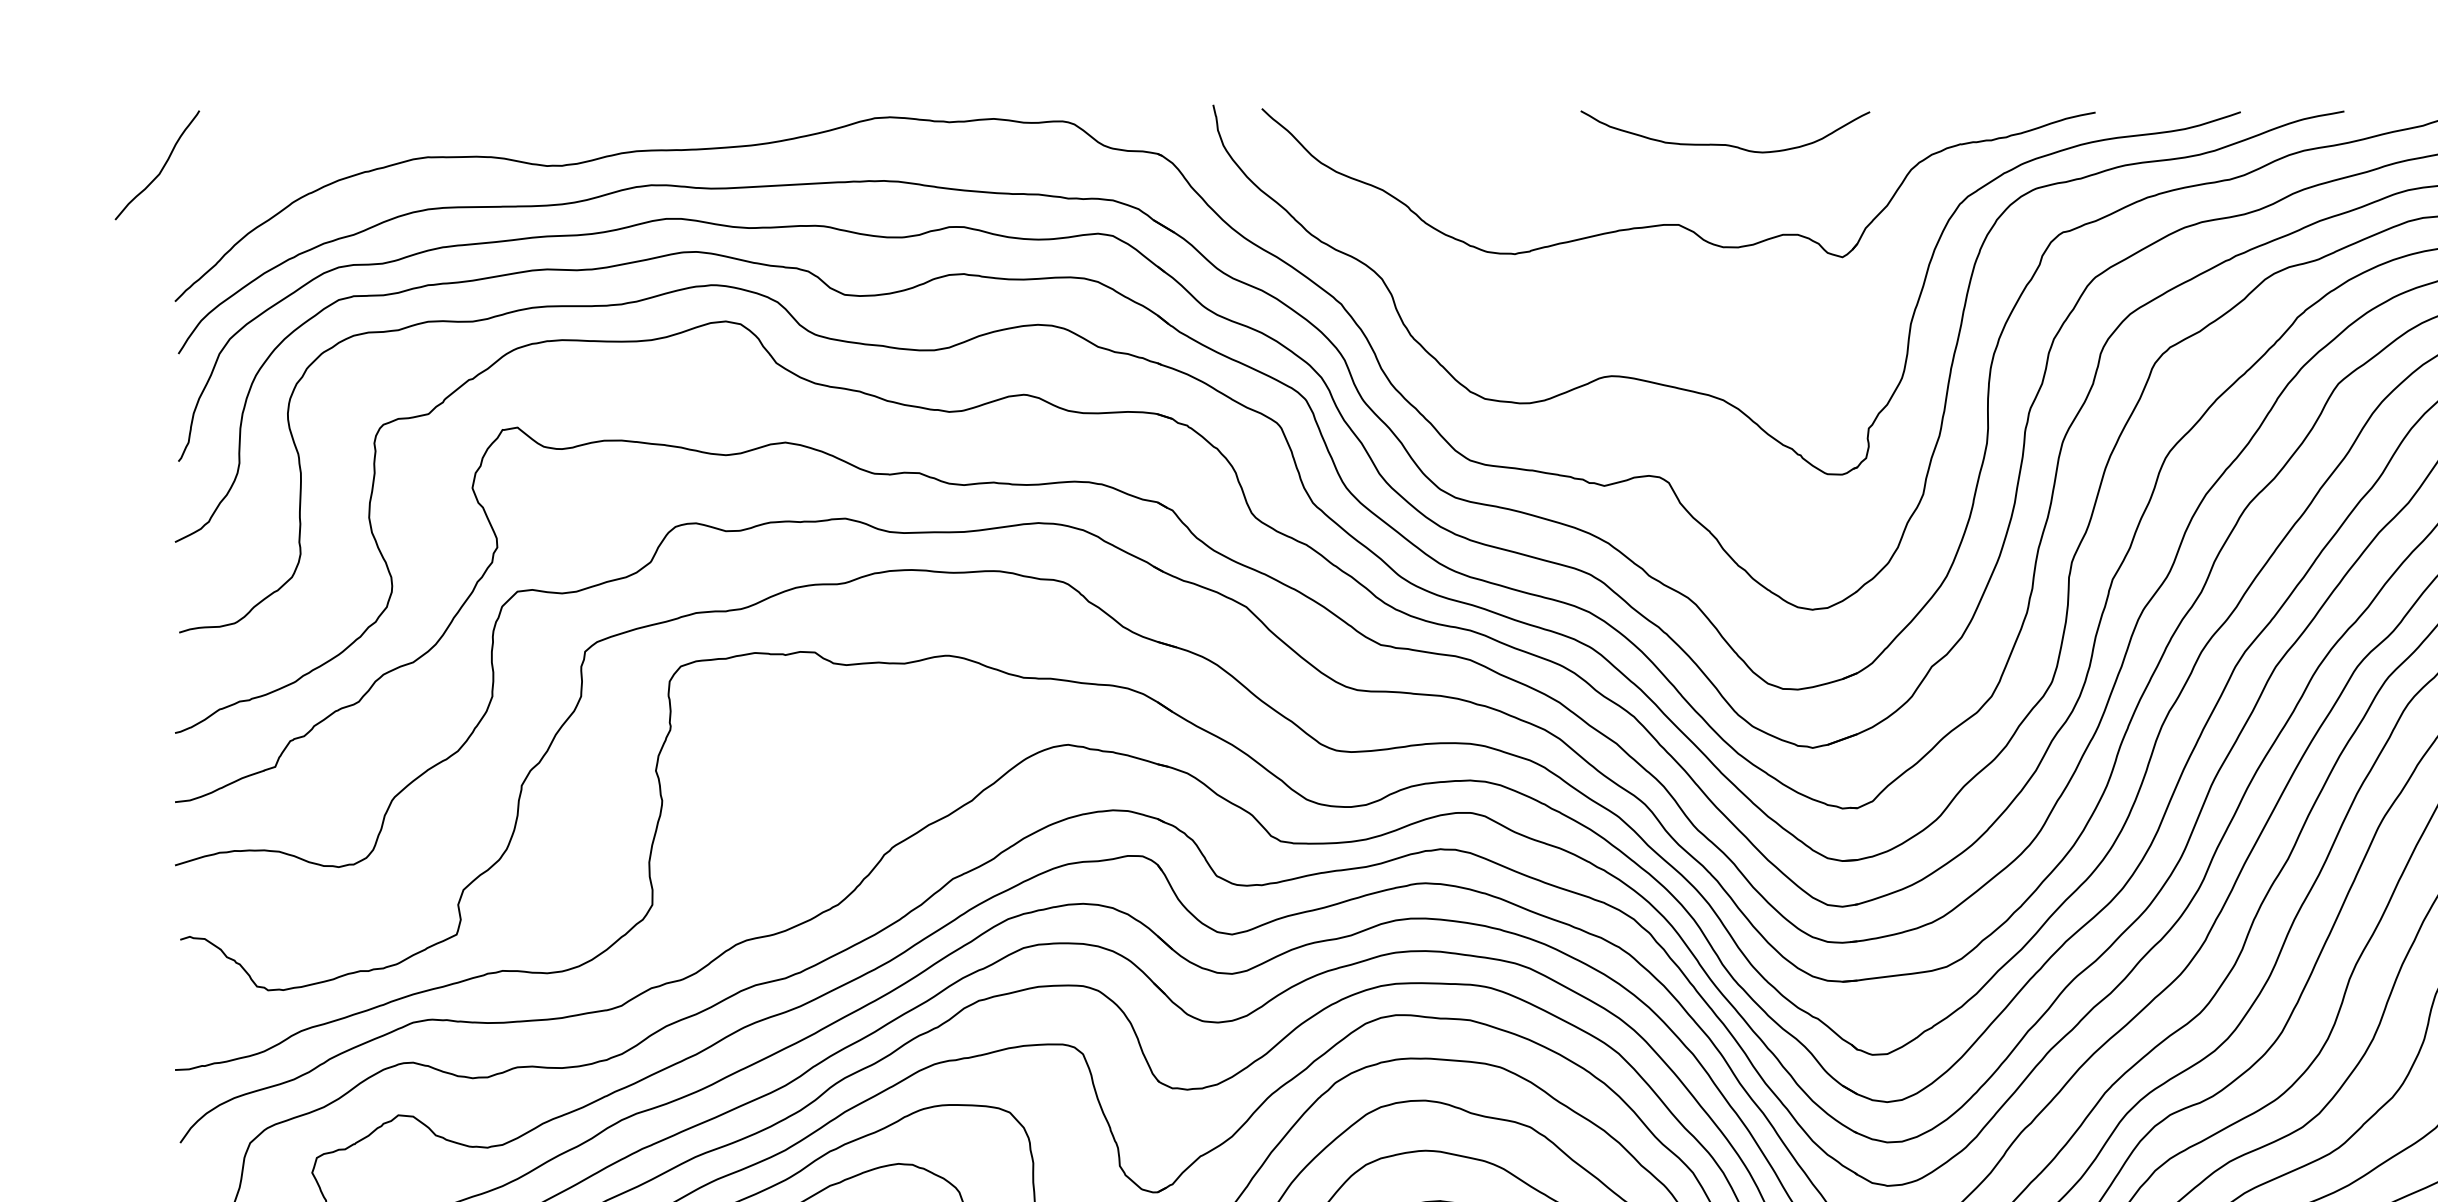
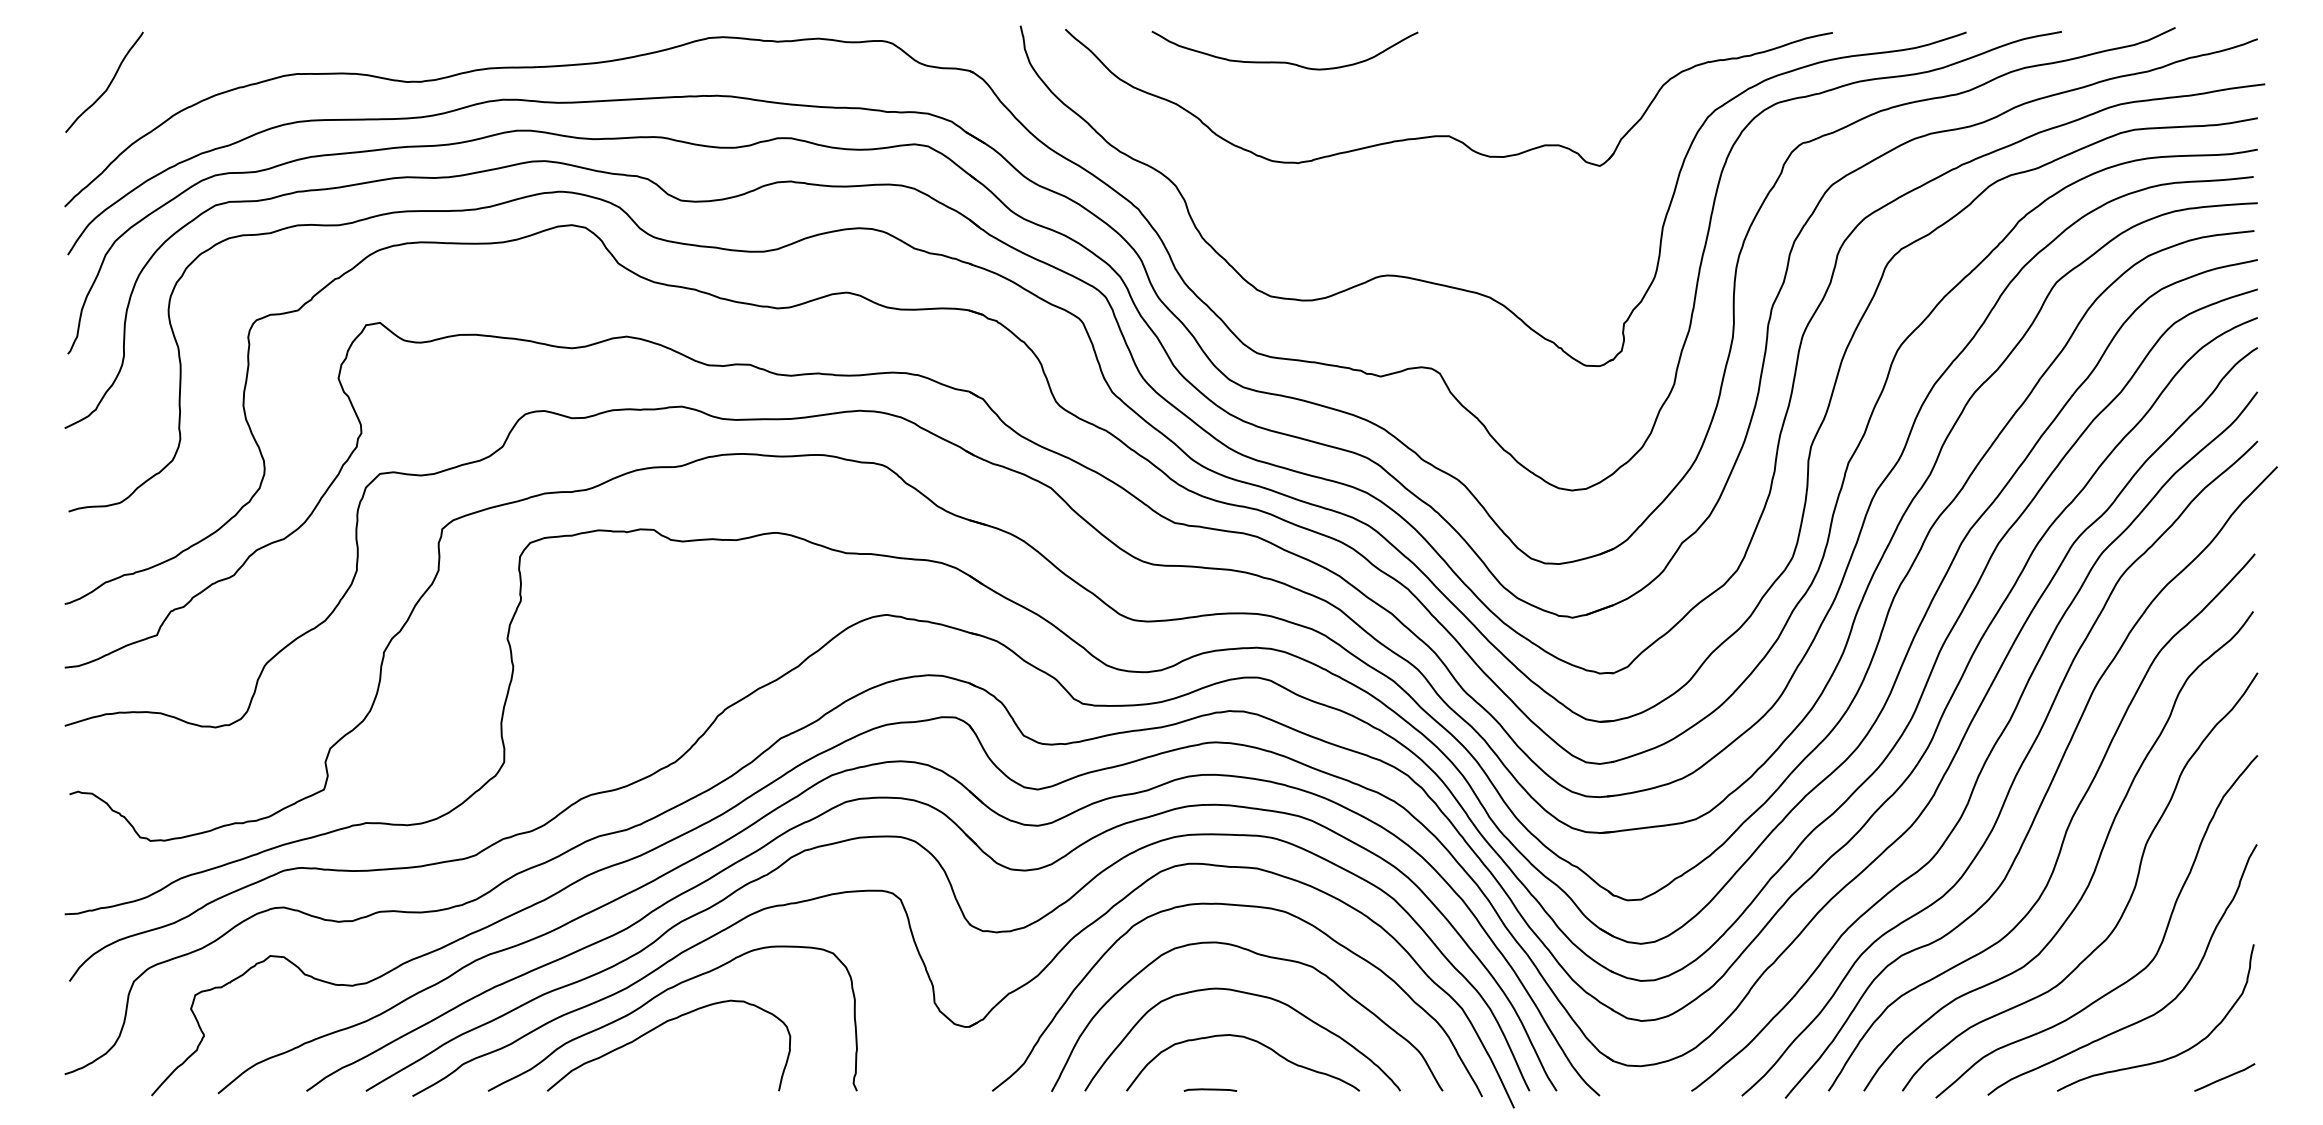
curve: (1724, 143) -> (1284, 61), moved
curve: (161, 167) -> (108, 84), moved

